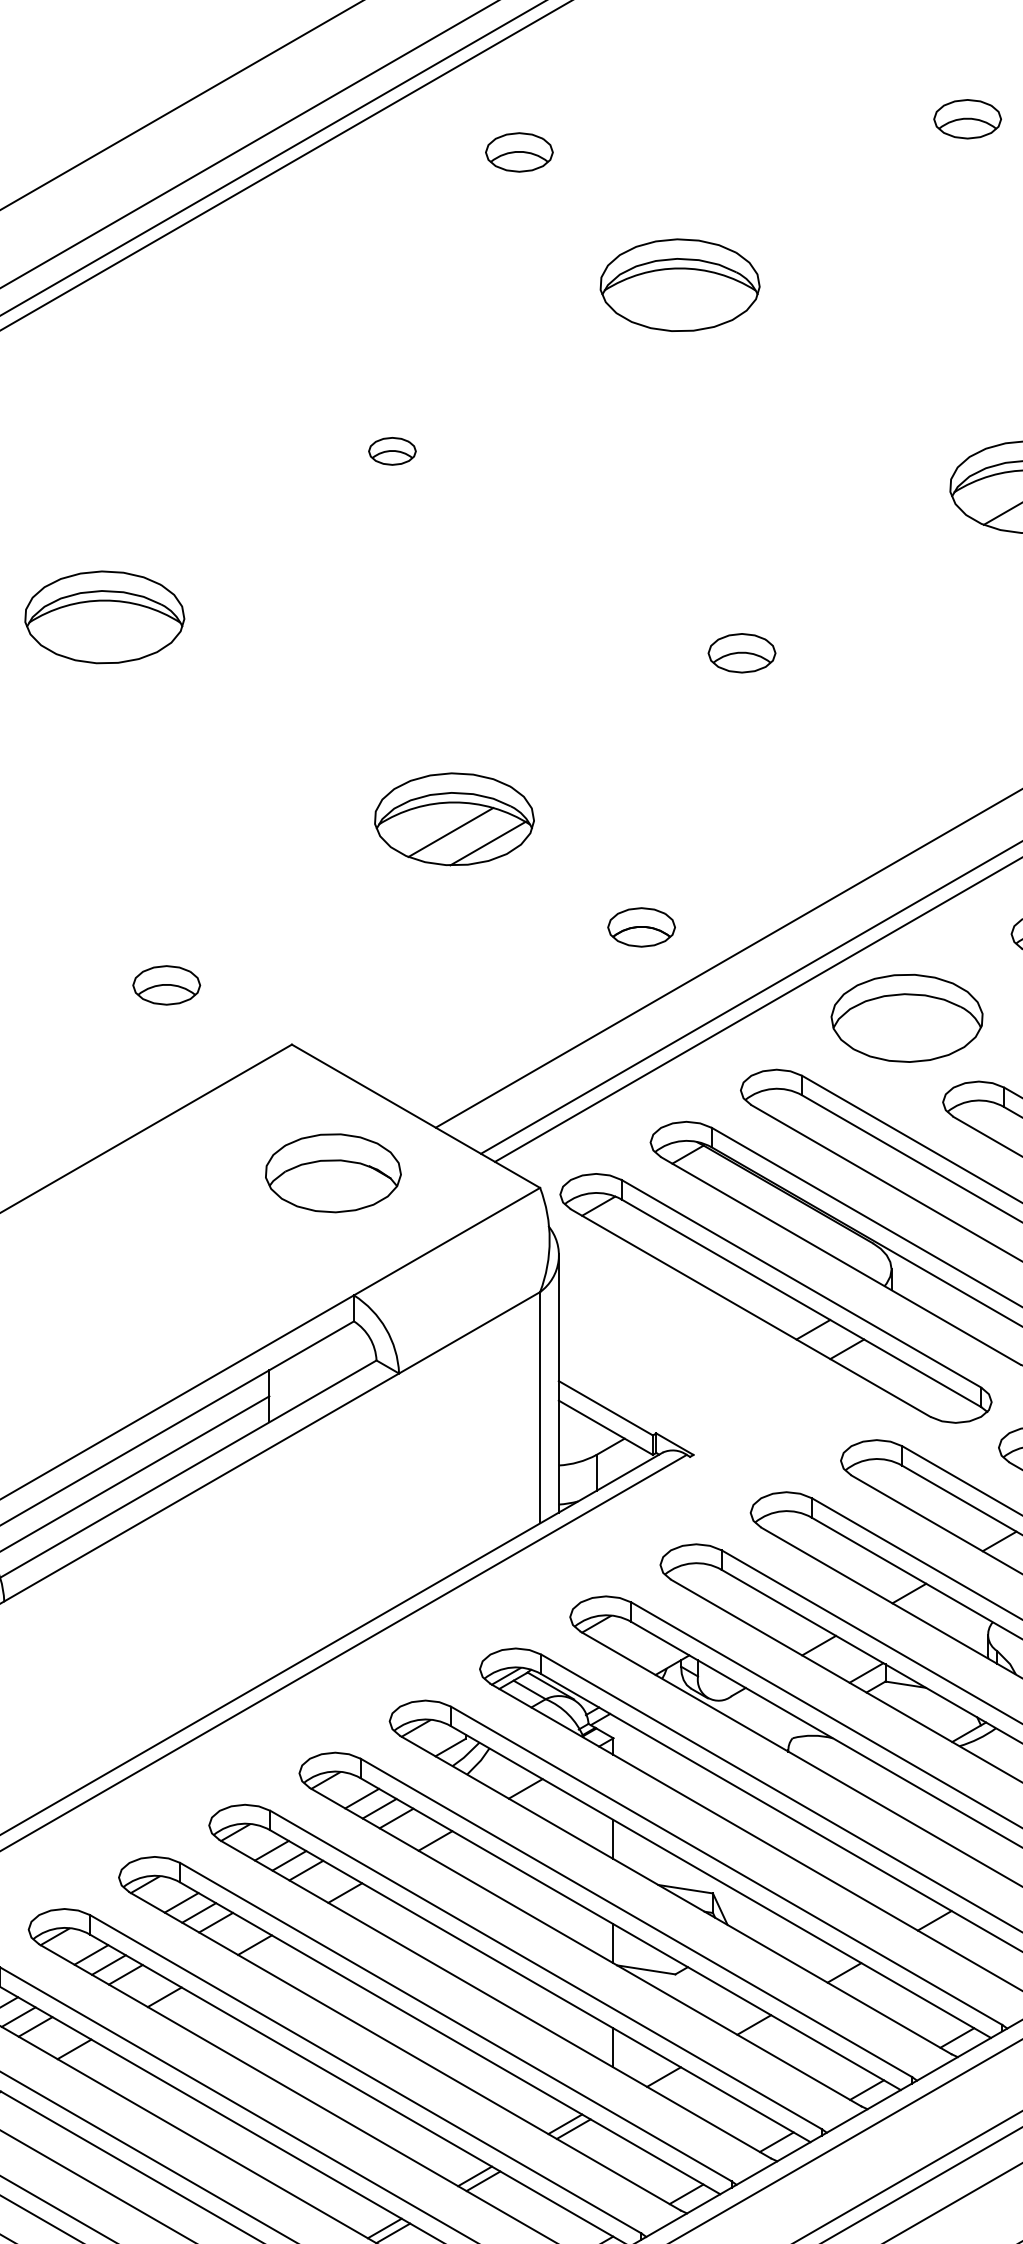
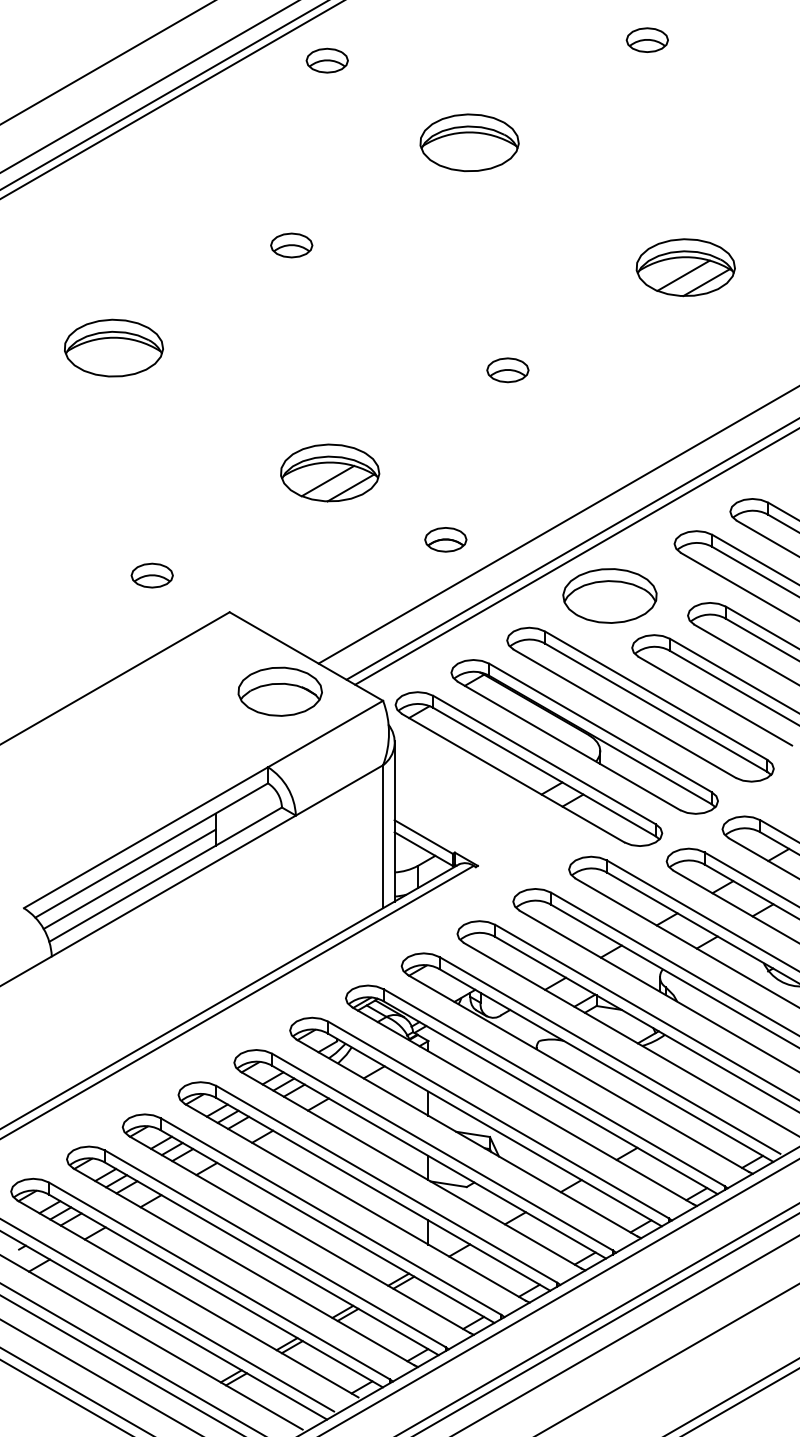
part: (518, 152) -> (326, 60), moved
part: (391, 451) -> (291, 245), size x1.43
part: (332, 1172) -> (279, 691), moved

